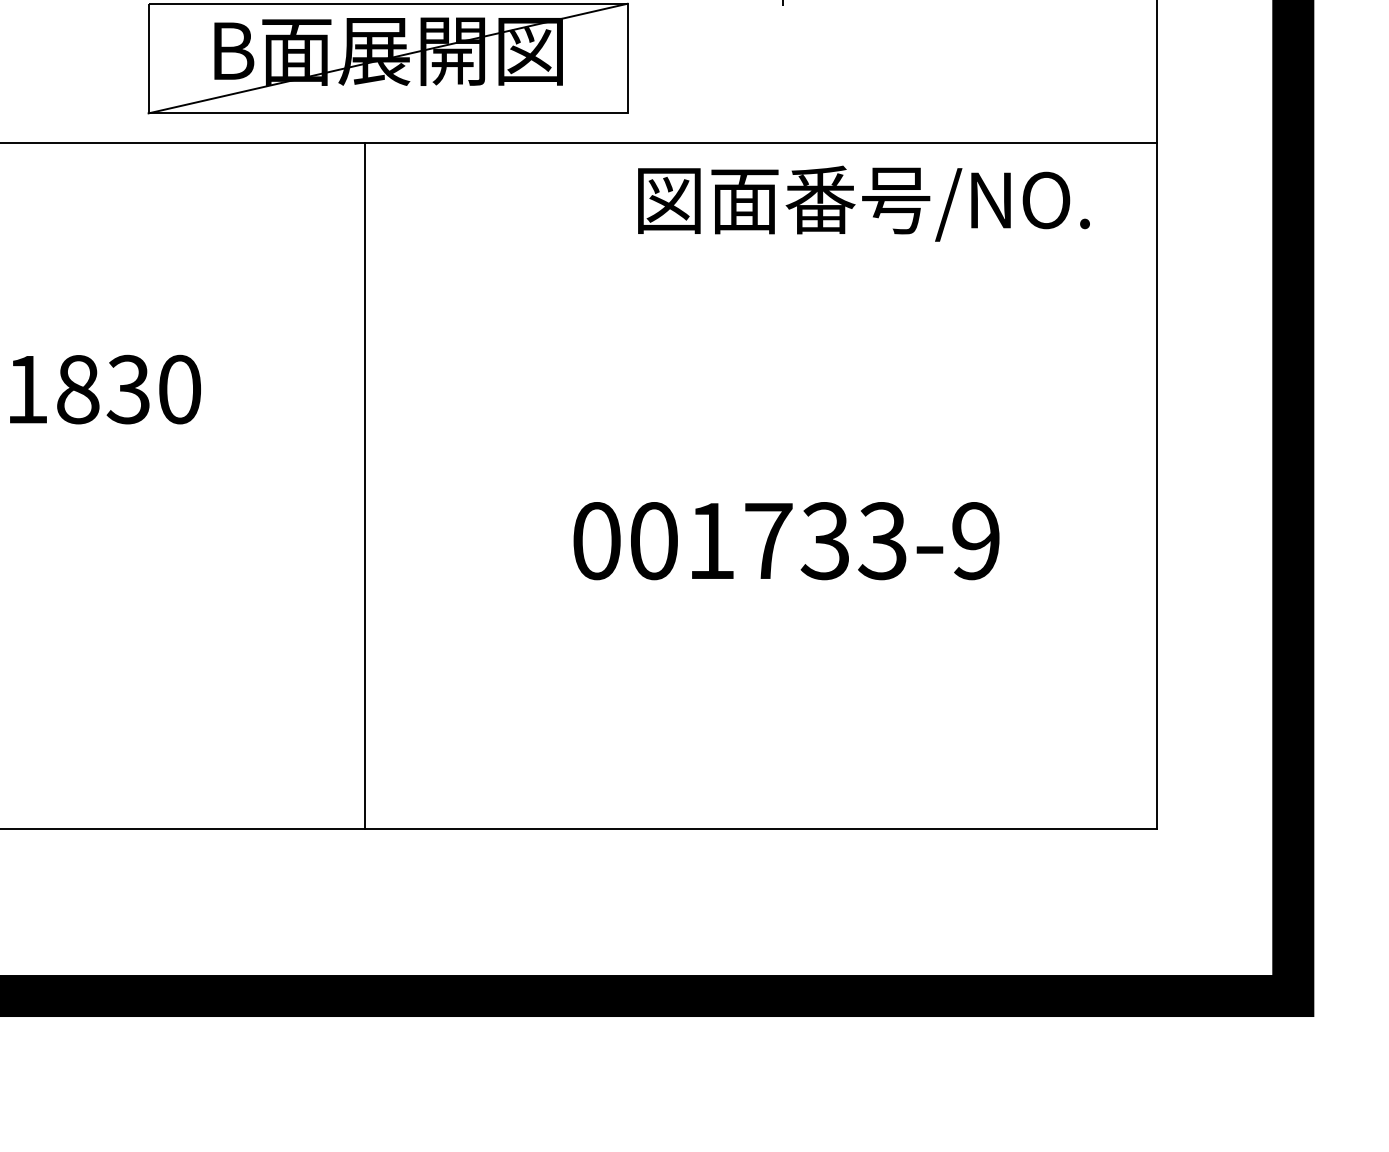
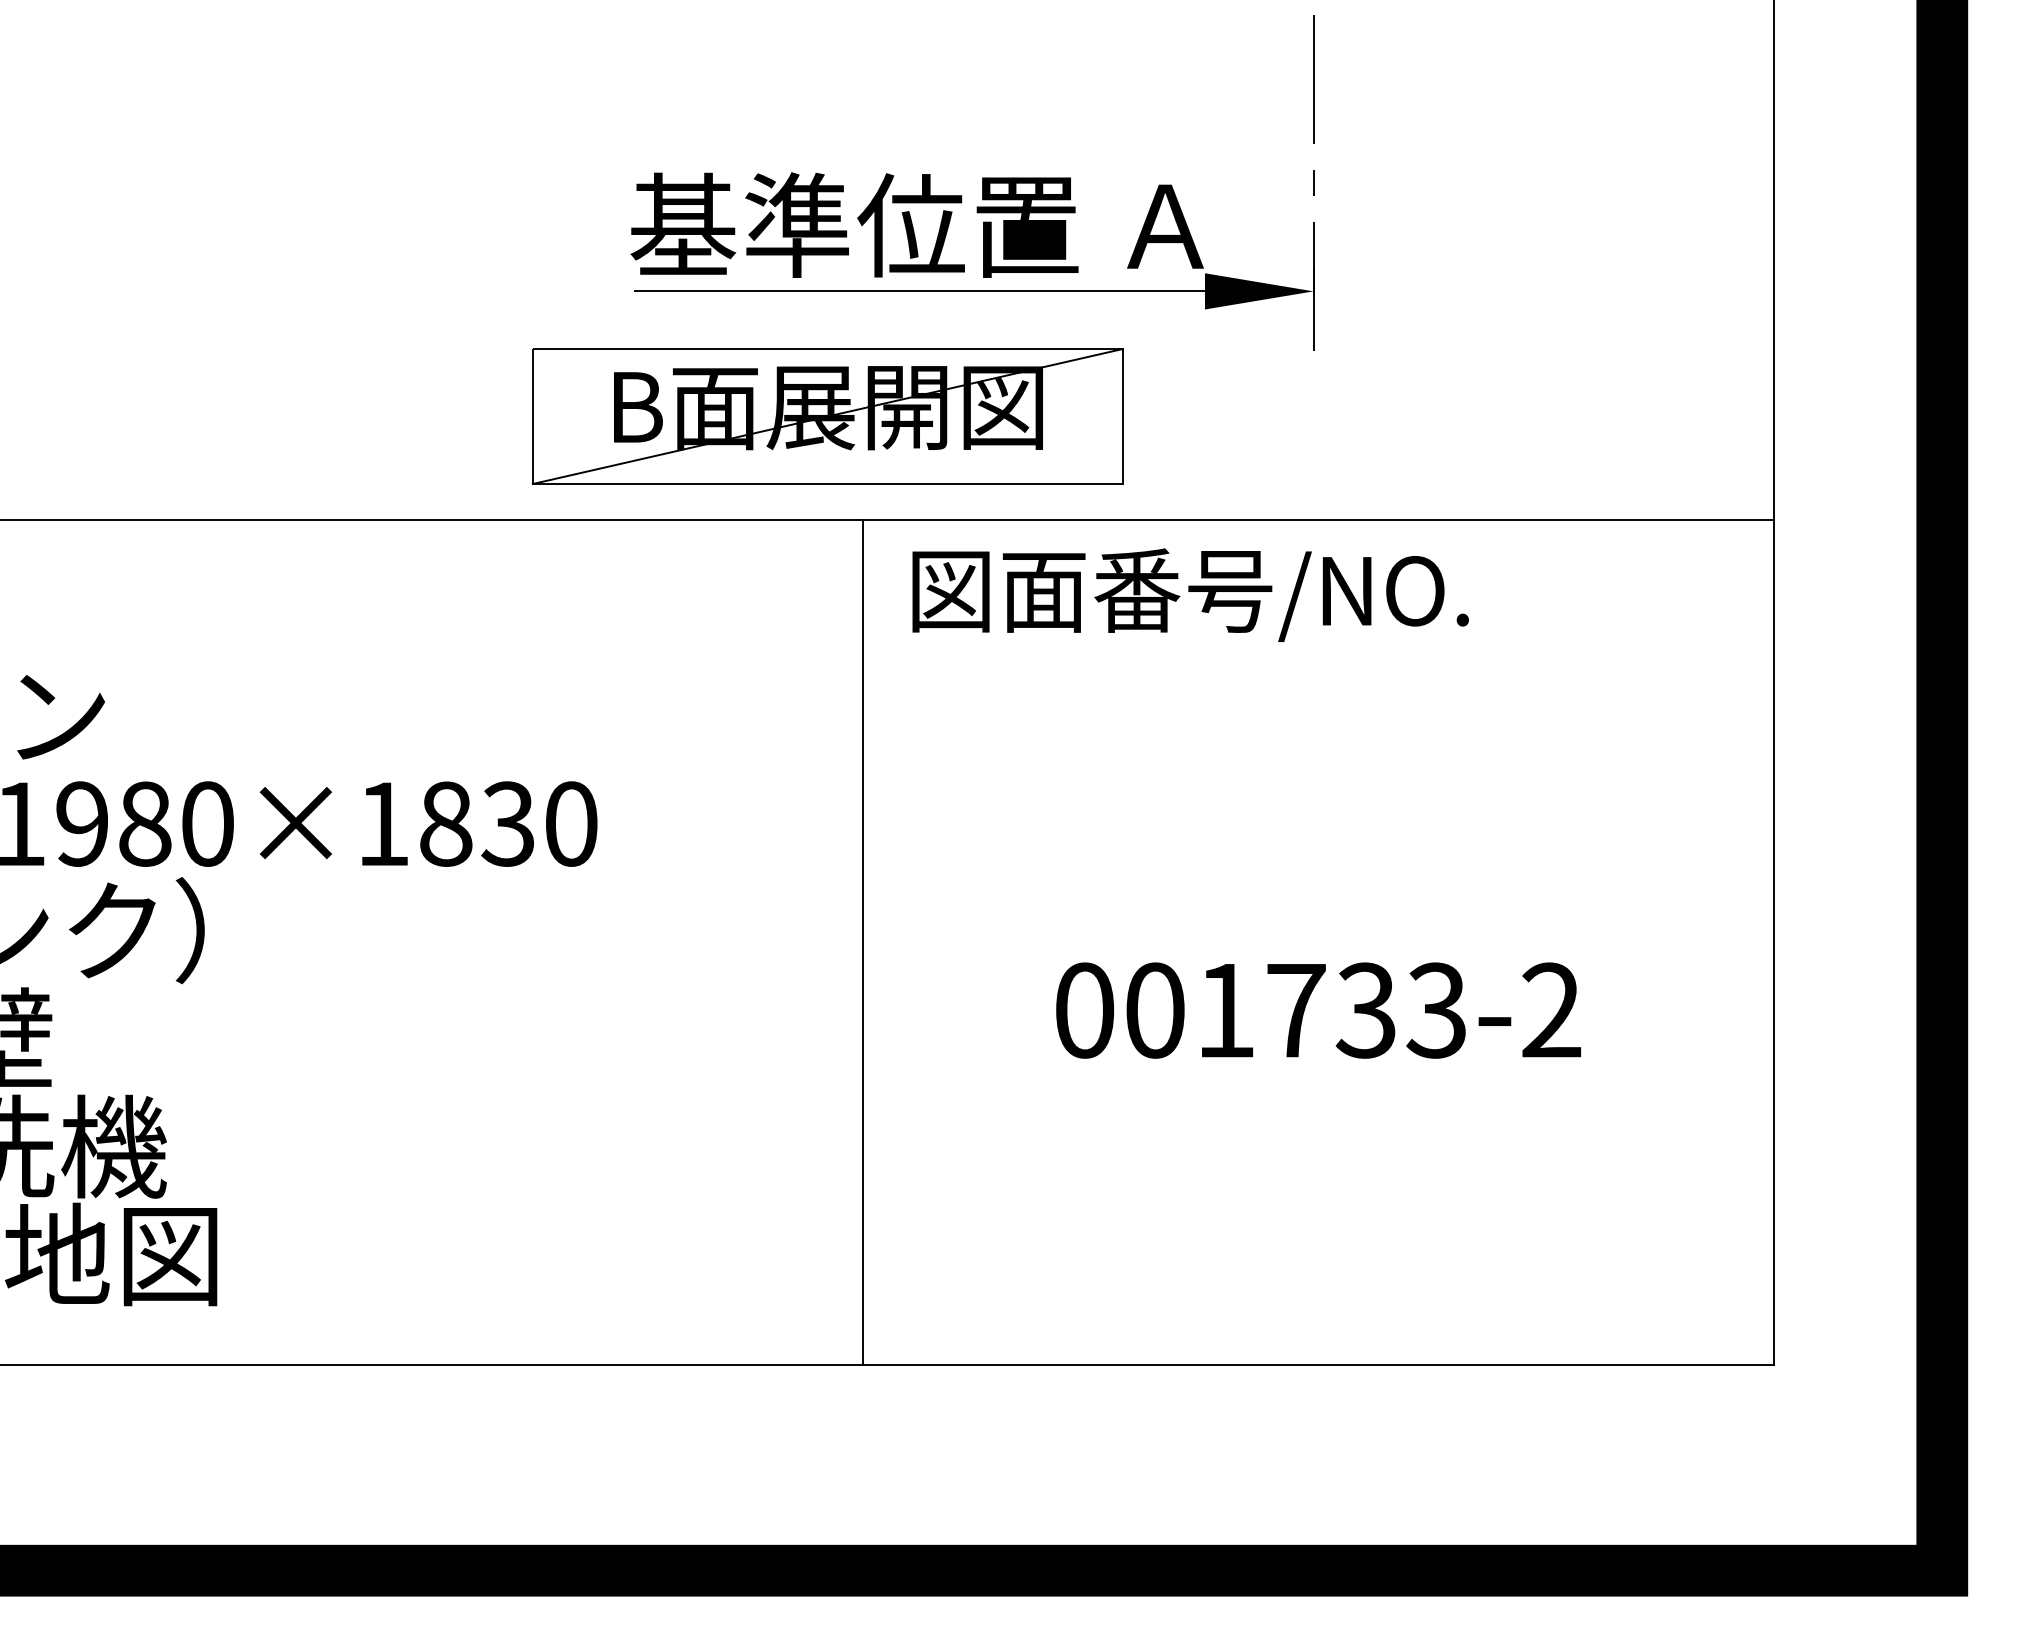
text: (863, 203) -> (1190, 594), moved
line: (365, 485) -> (863, 942), moved
text: (975, 541) -> (1551, 1010), 001733-9 -> 001733-2

